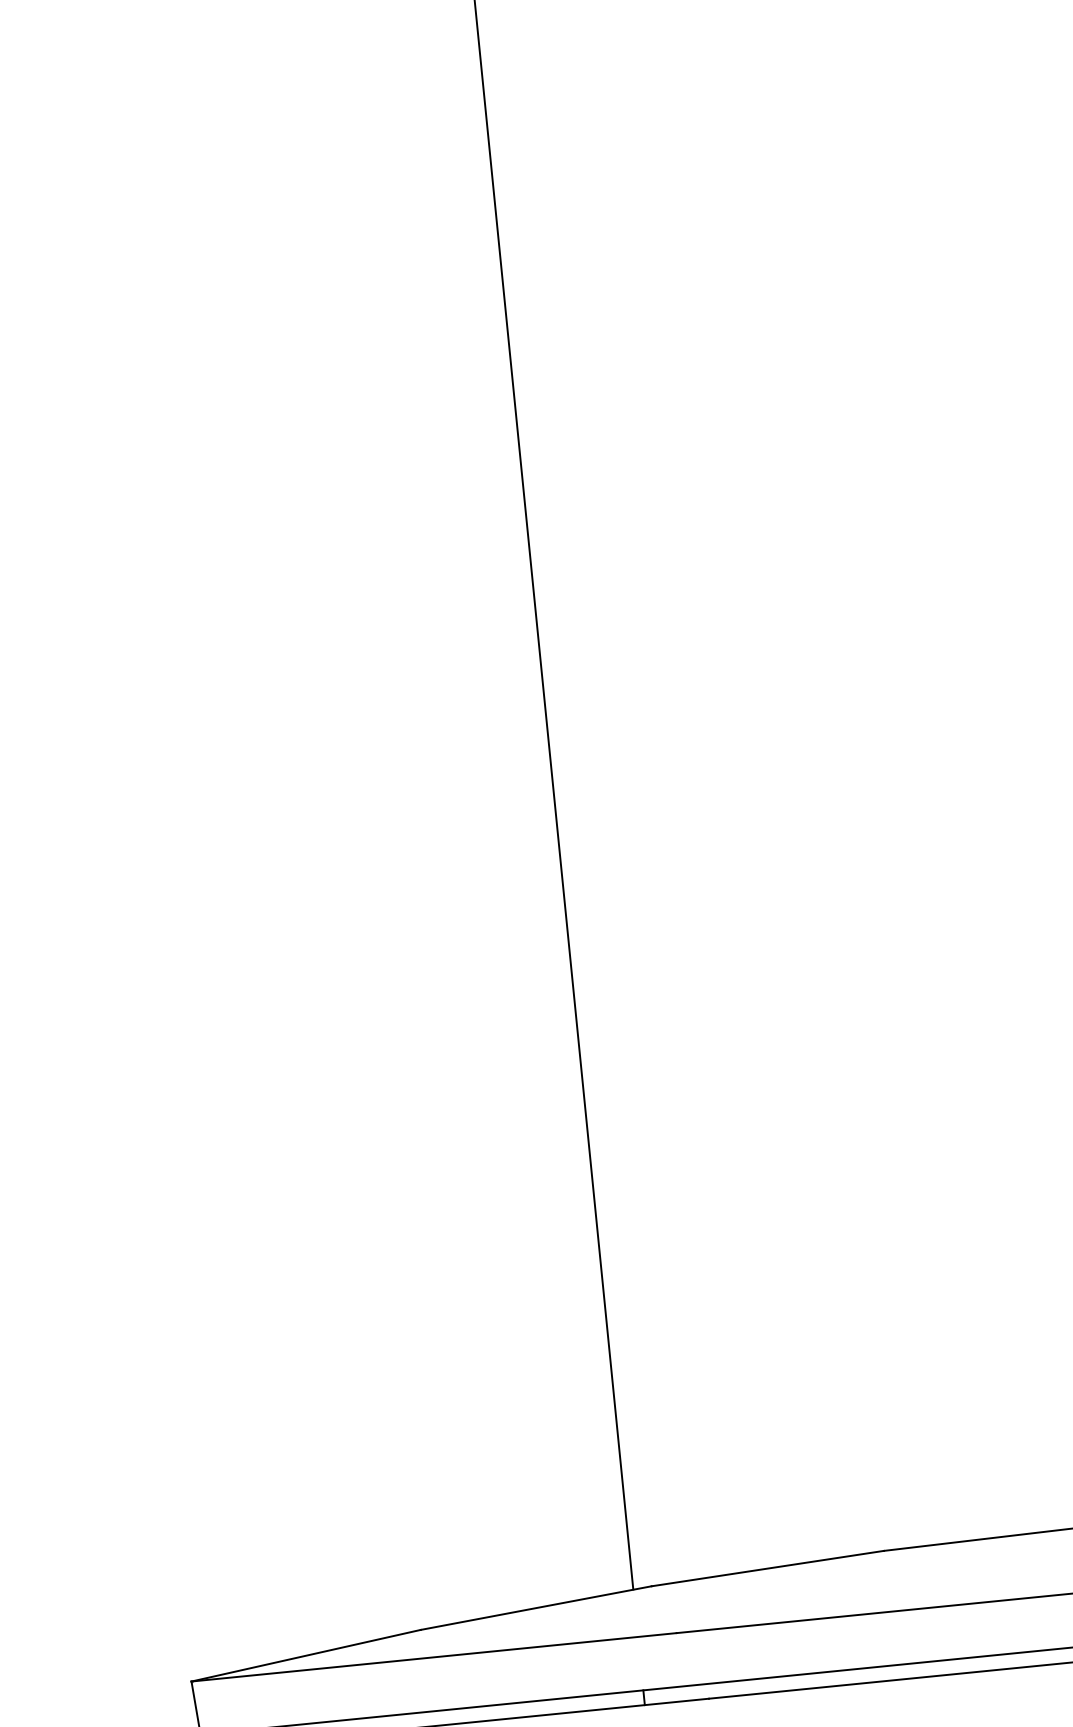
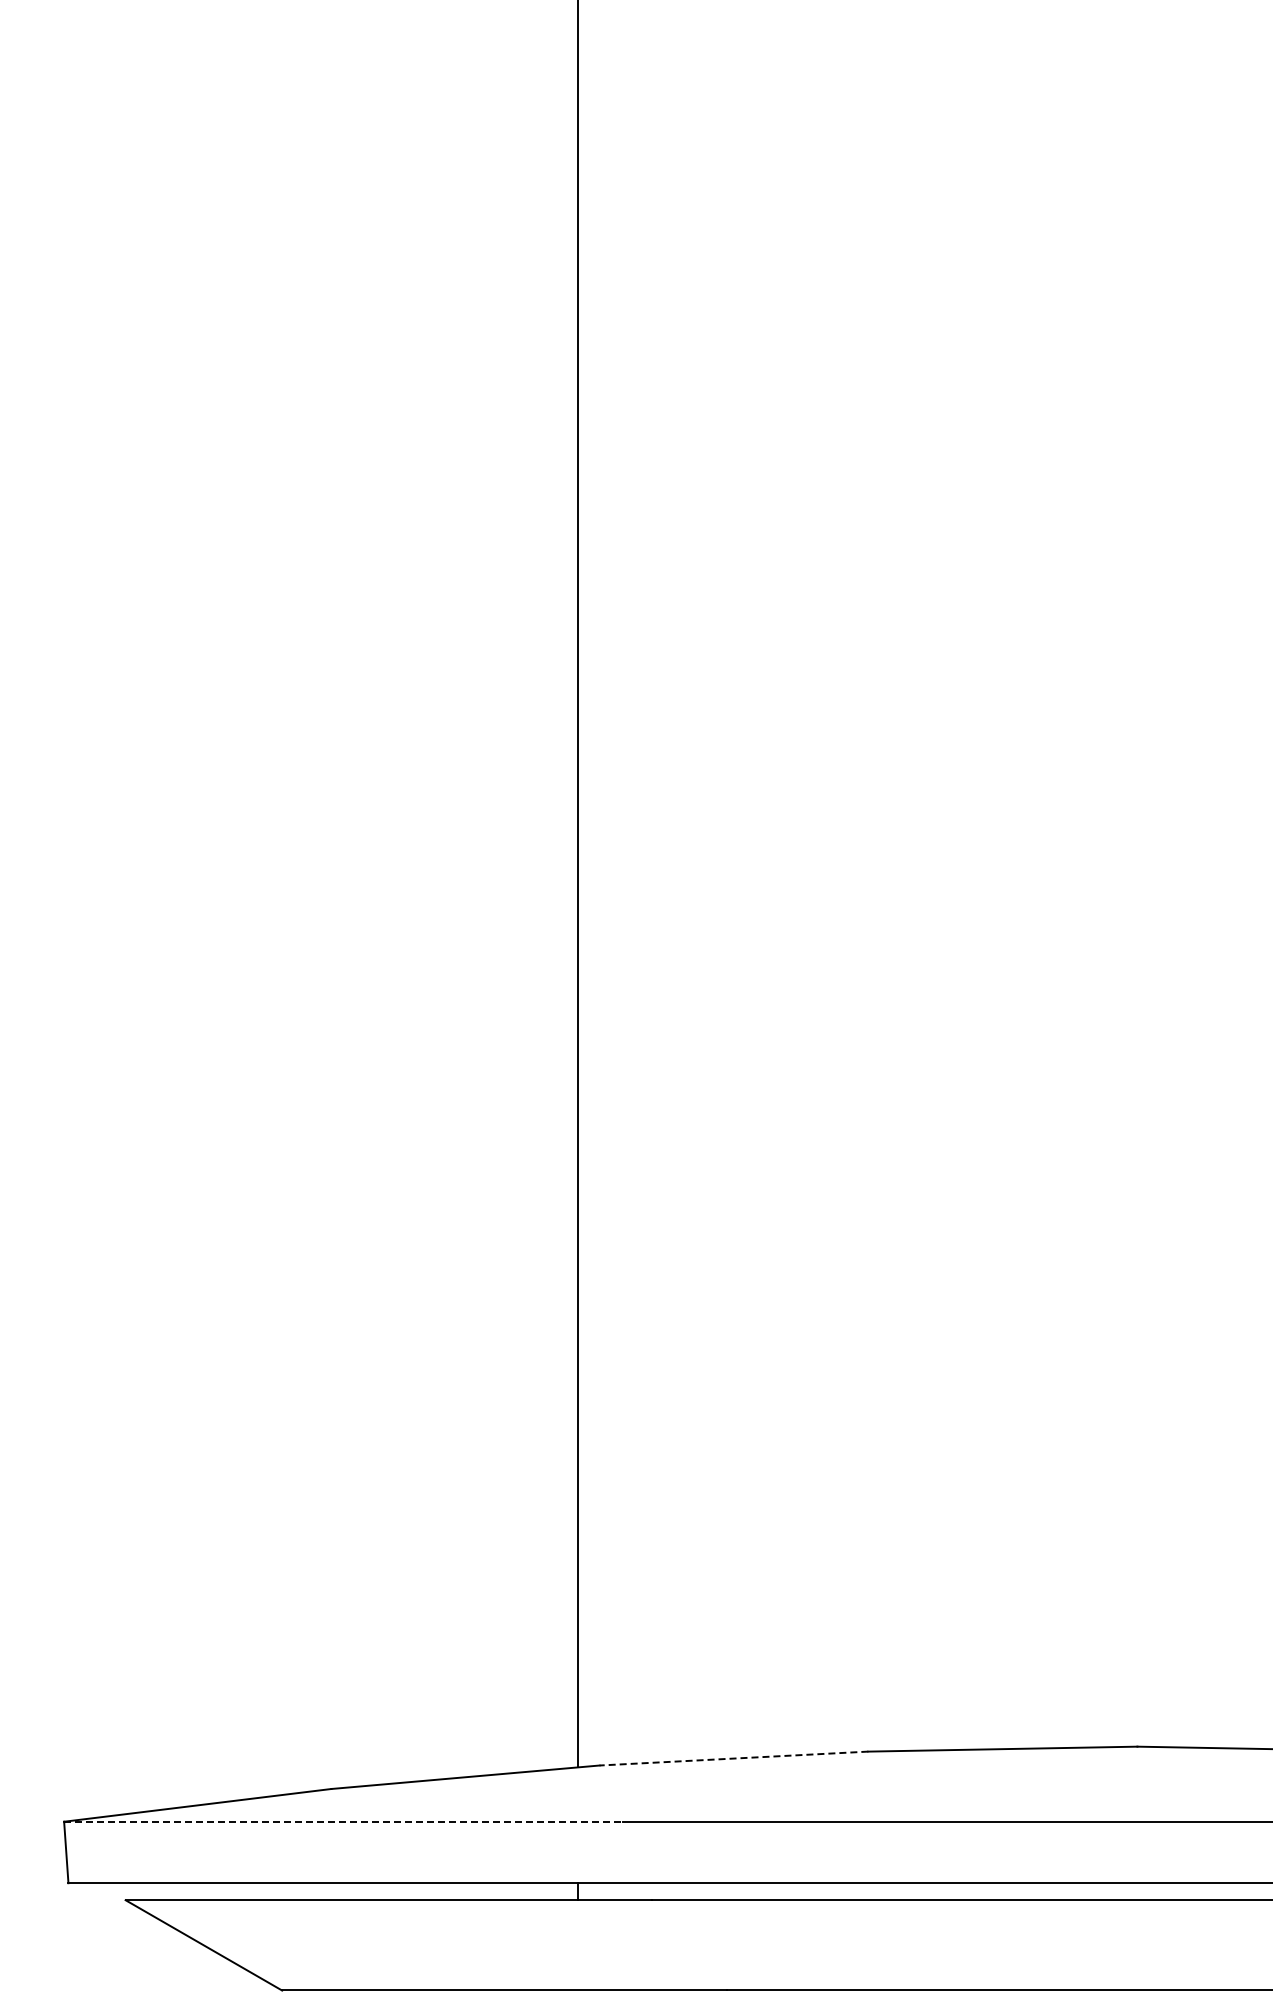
line: (767, 1568) -> (733, 1758), solid -> dashed
line: (434, 1657) -> (343, 1821), solid -> dashed

